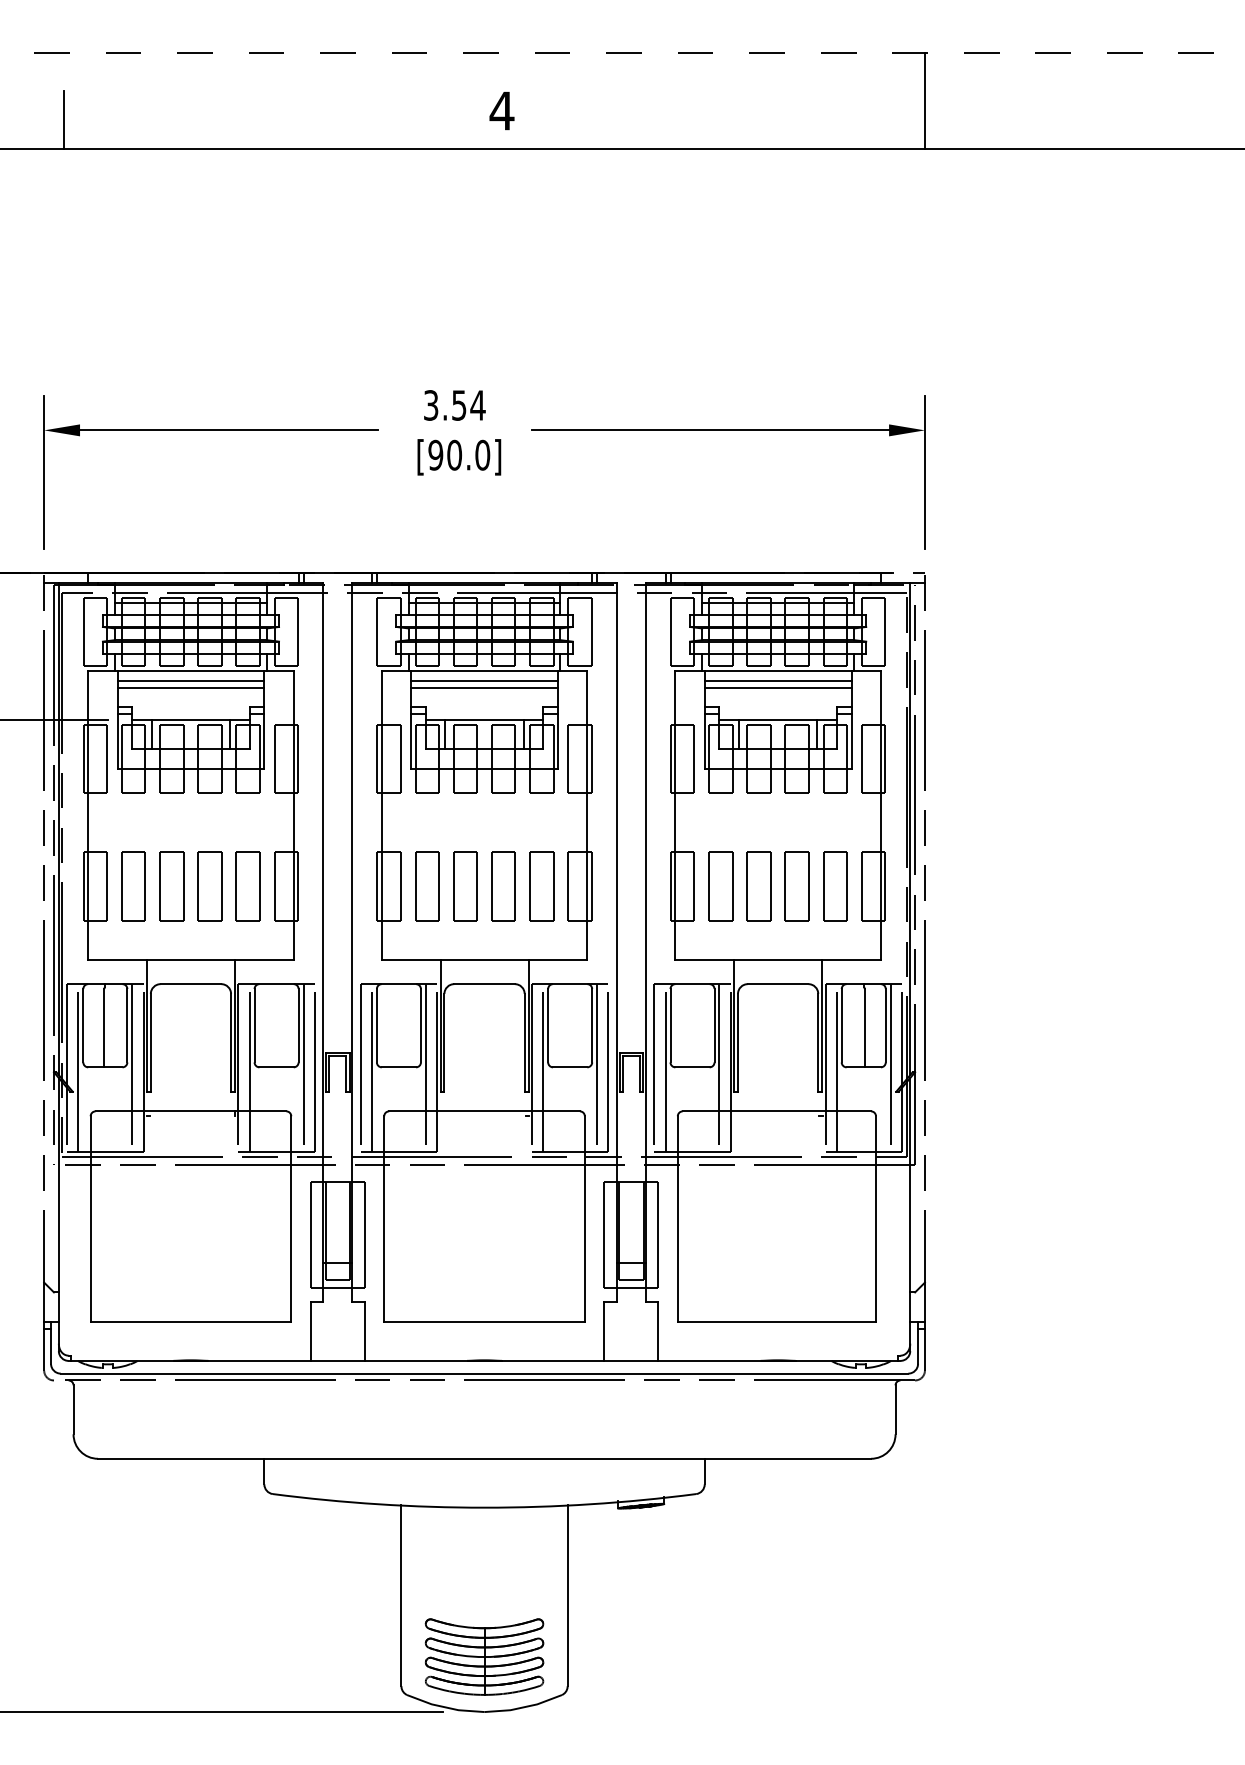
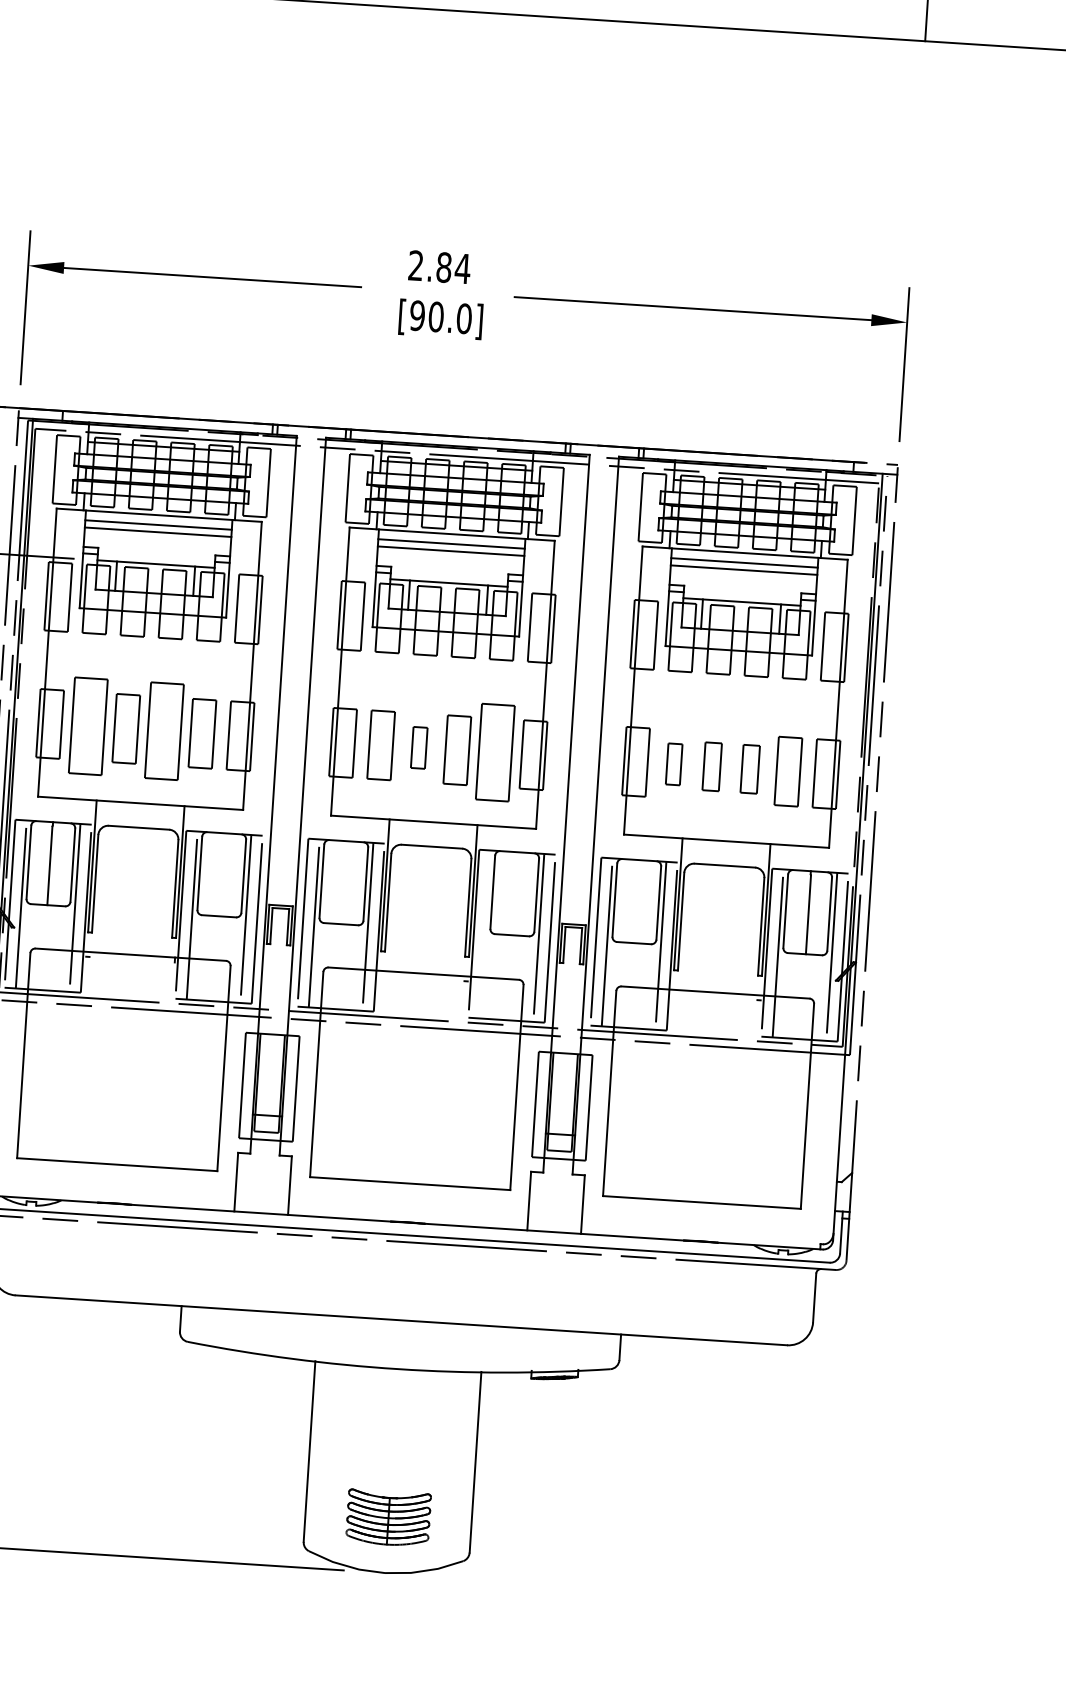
text: (445, 405) -> (430, 266), 3.54 -> 2.84
part: (133, 886) -> (87, 726), size x1.4
part: (209, 886) -> (163, 731), size x1.4
part: (465, 886) -> (419, 748), size x0.6
part: (541, 886) -> (495, 752), size x1.4
part: (720, 886) -> (673, 764), size x0.6
part: (758, 886) -> (711, 766), size x0.7
part: (796, 886) -> (749, 769), size x0.7
line: (543, 1068) -> (485, 934), removed
part: (484, 1656) -> (388, 1517), size x0.7

